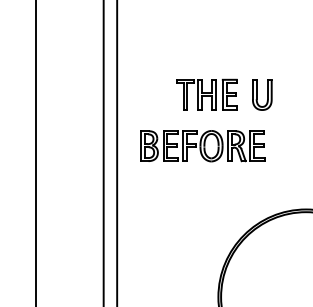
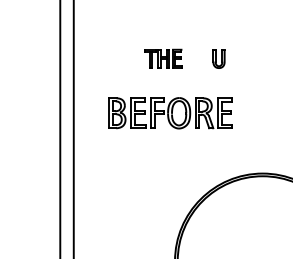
part: (206, 94) -> (163, 58), size x0.6
part: (262, 94) -> (219, 58), size x0.6
part: (202, 146) -> (170, 113), moved

